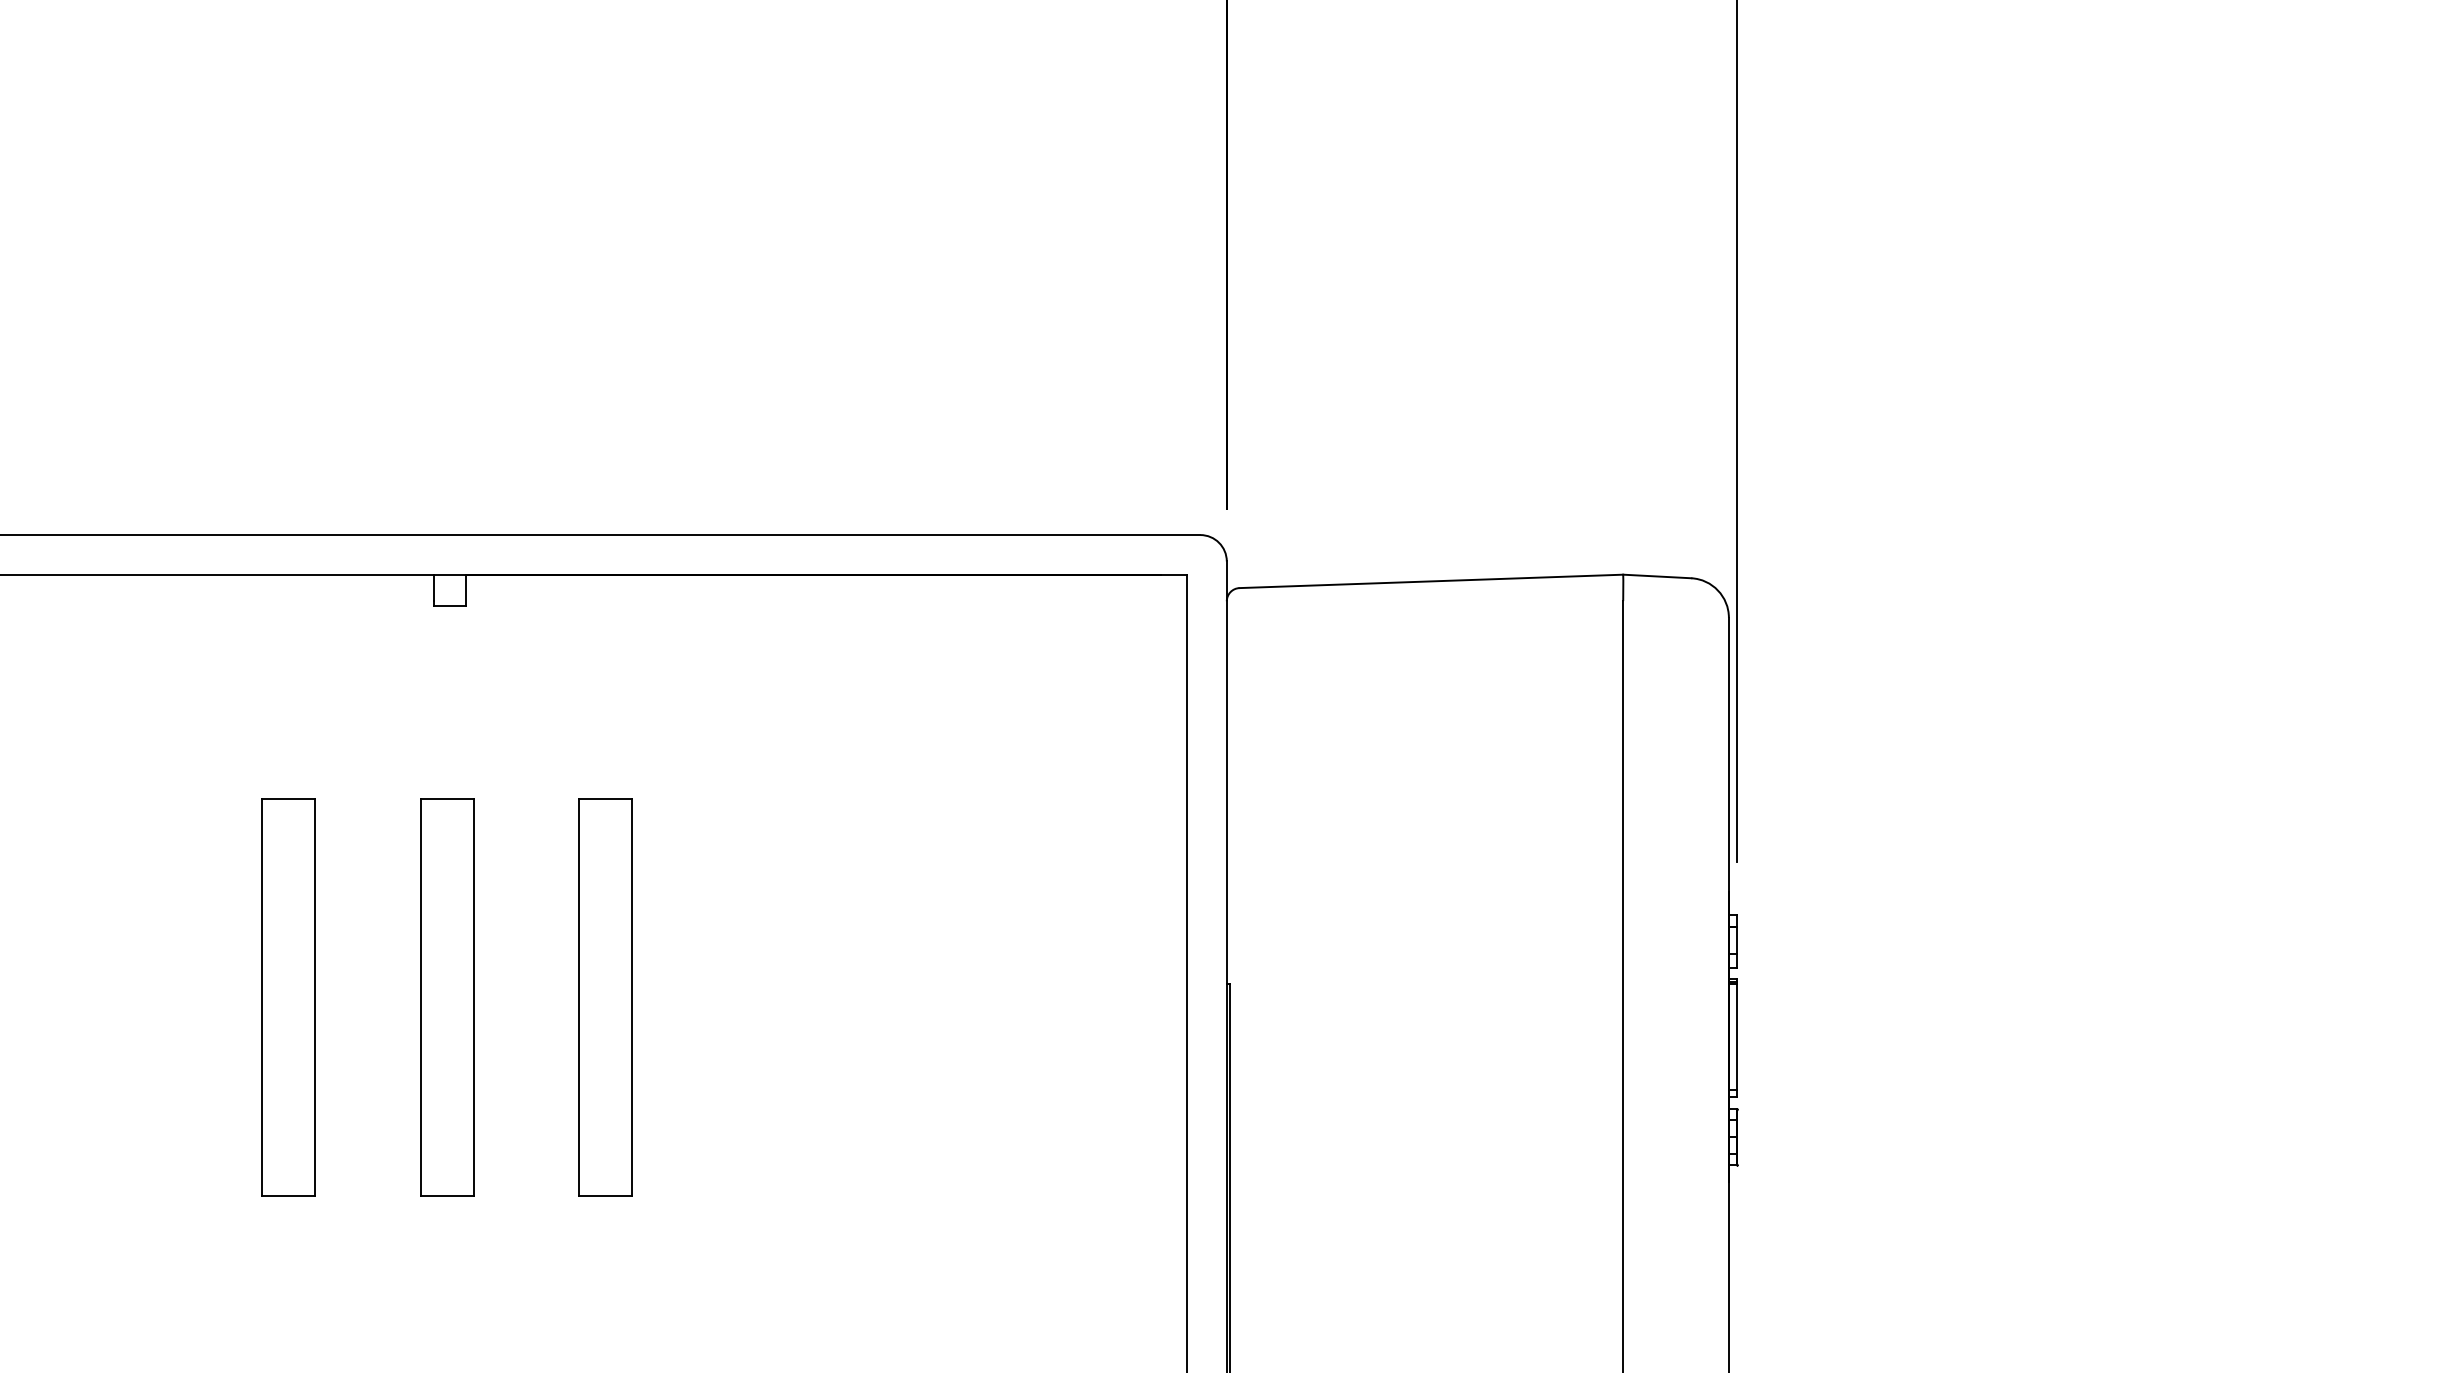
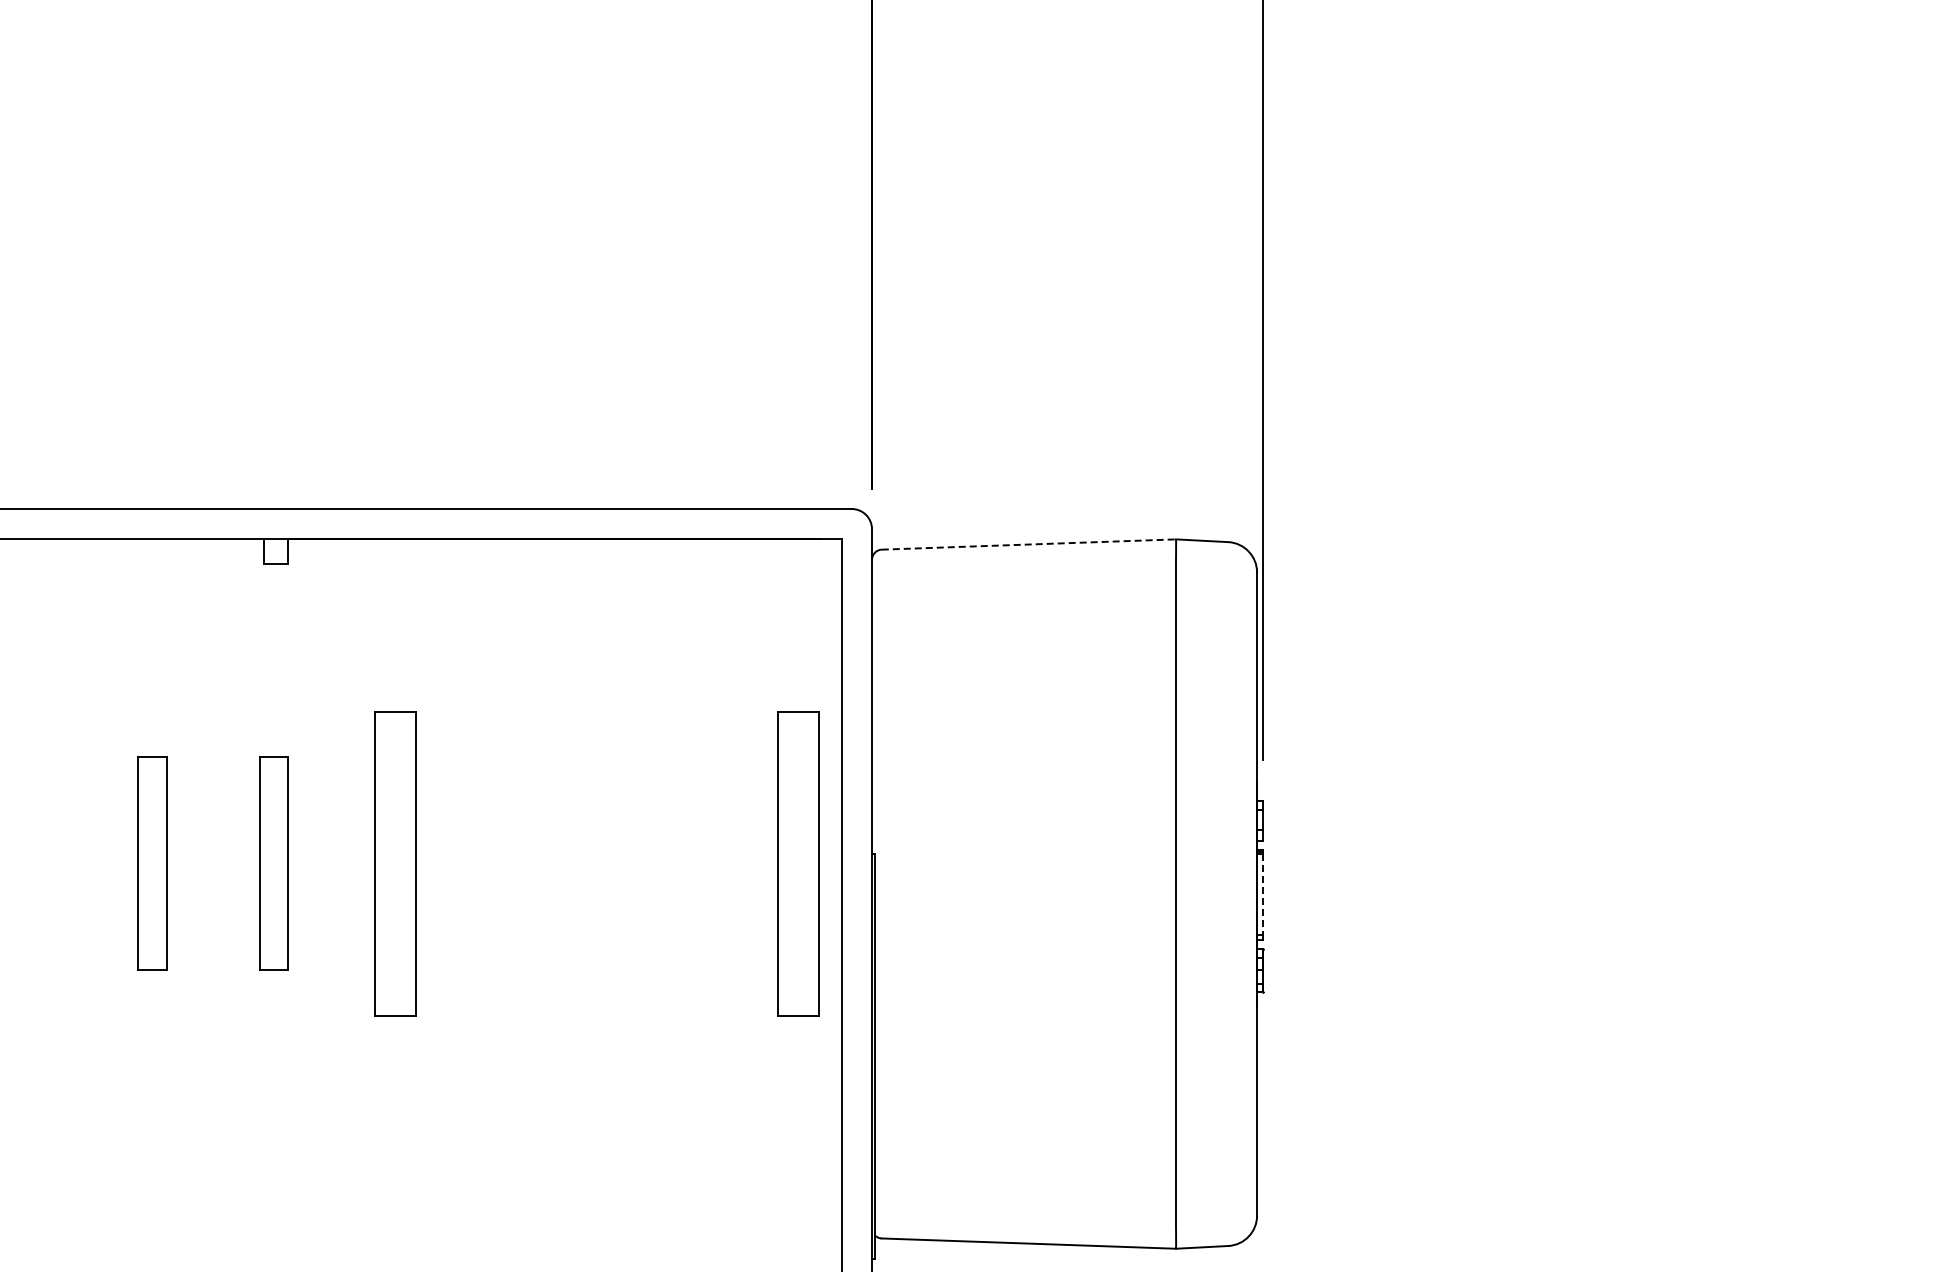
line: (1432, 581) -> (1029, 544), solid -> dashed
part: (288, 997) -> (152, 863), size x0.7
part: (446, 997) -> (273, 863), size x0.7
part: (1130, 997) -> (798, 863), added
line: (1737, 1037) -> (1263, 894), solid -> dashed

